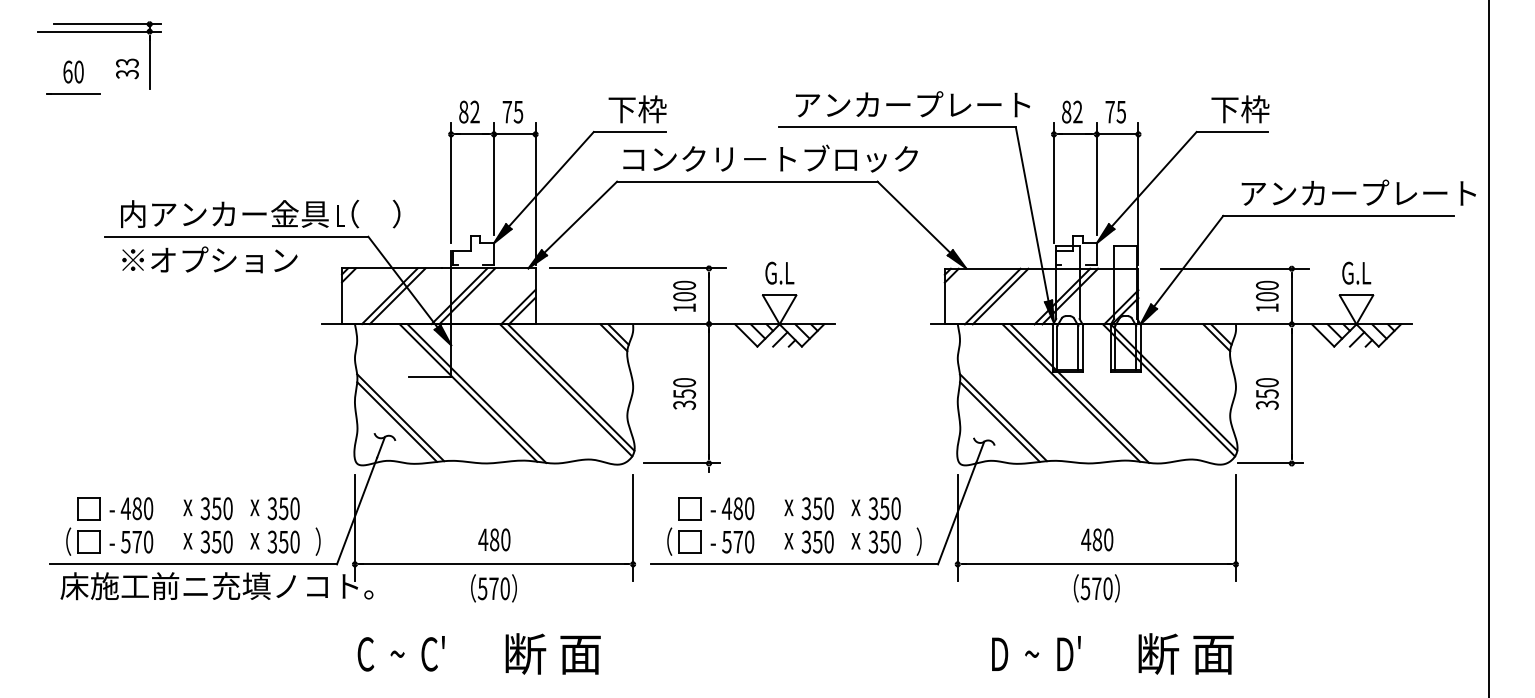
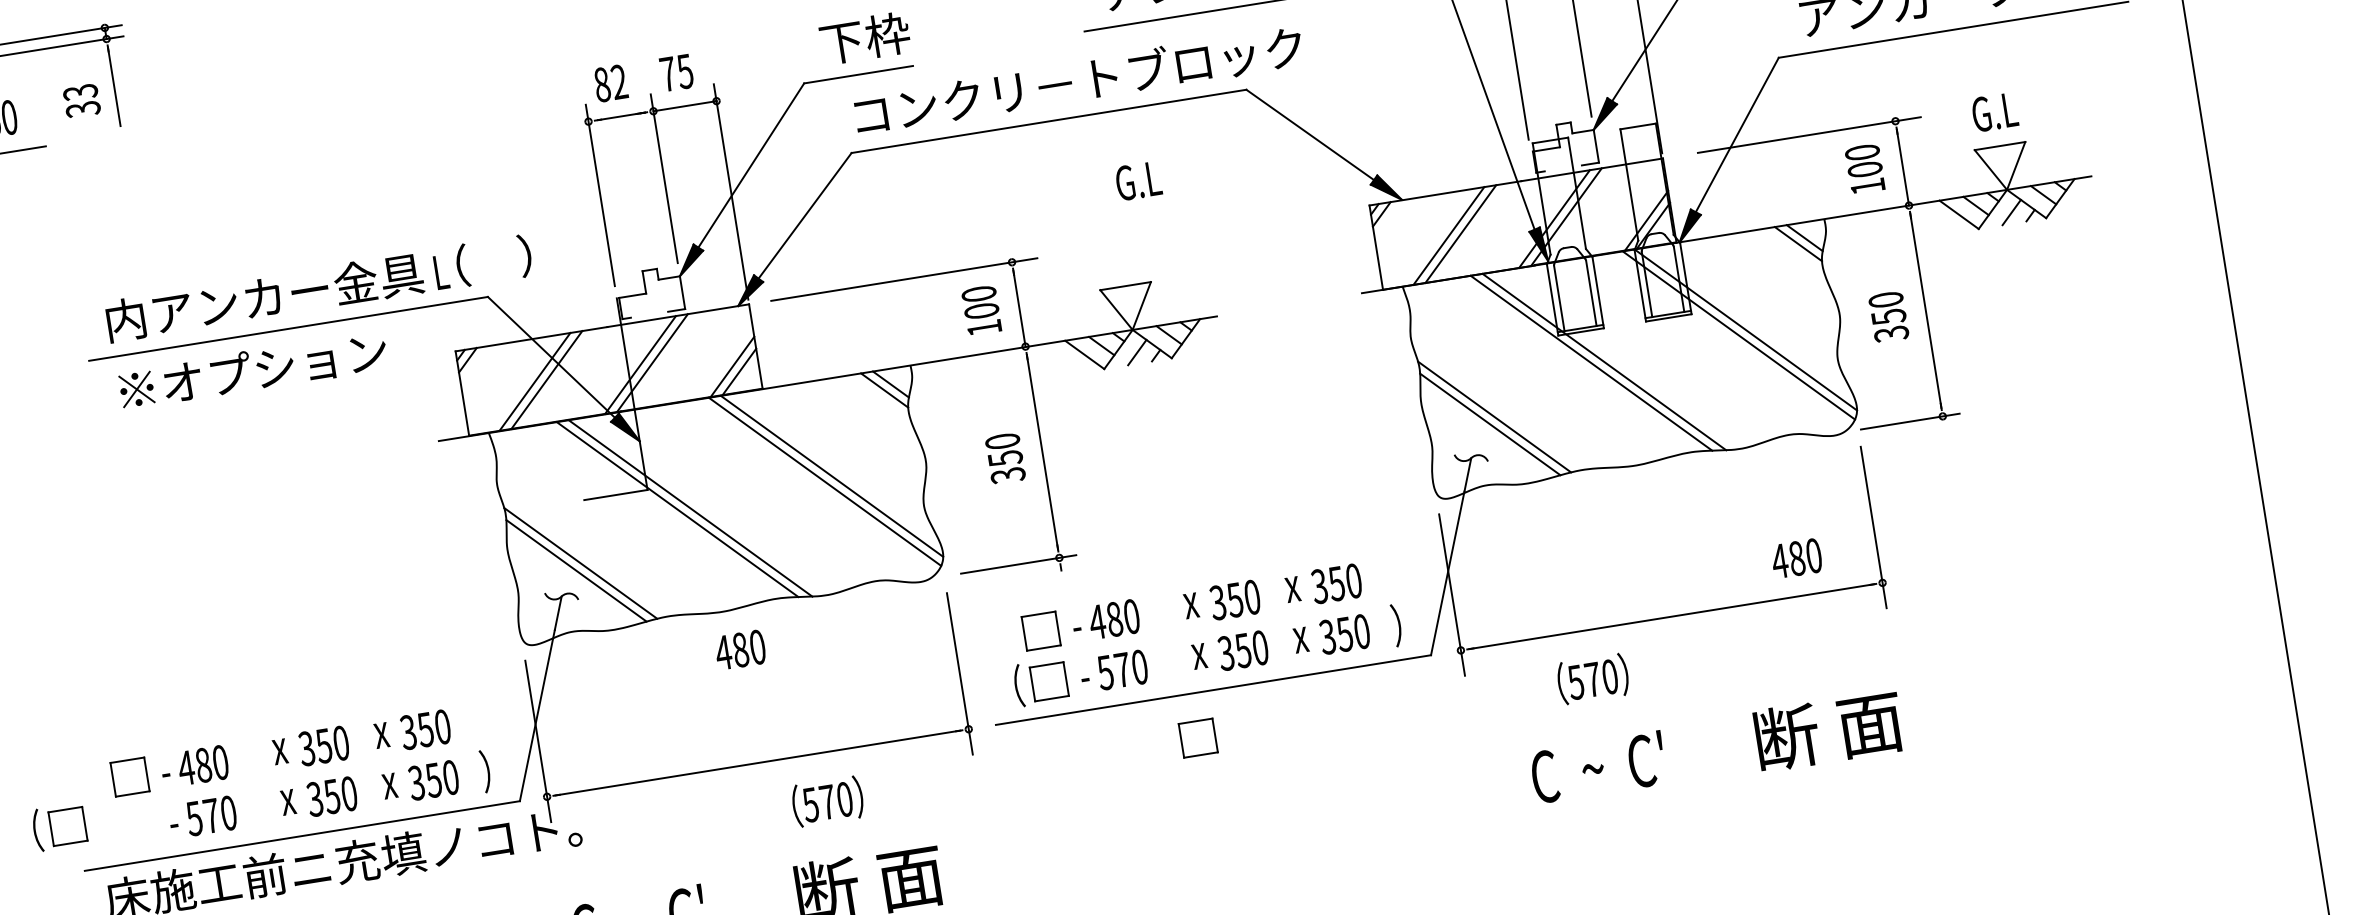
text: (779, 272) -> (1137, 180), moved
text: (494, 539) -> (740, 649), moved
text: (1097, 539) -> (1797, 557), moved
part: (83, 541) -> (59, 826), moved
text: (493, 588) -> (827, 801), moved
text: (1096, 588) -> (1592, 679), moved
part: (779, 593) -> (1197, 737), added
text: (1035, 653) -> (1600, 766), D  ~  D' -> C  ~  C'

